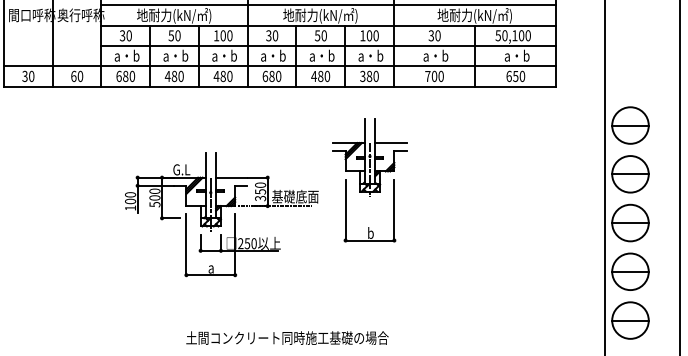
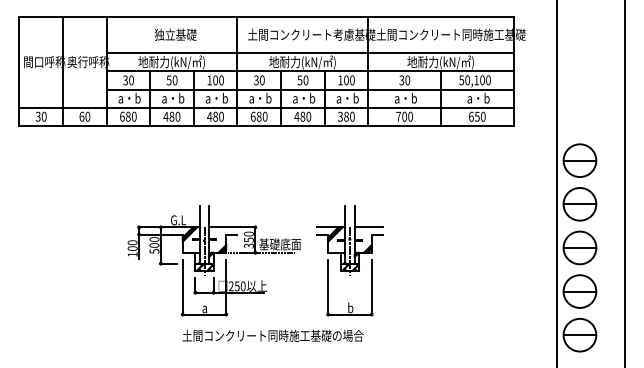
part: (369, 180) -> (349, 260), moved
part: (220, 214) -> (213, 260), moved
text: (286, 337) -> (272, 335), moved

